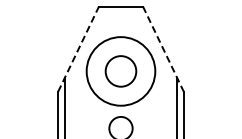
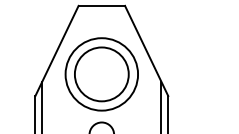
line: (78, 48) -> (56, 50), dashed -> solid
line: (163, 49) -> (146, 51), dashed -> solid
circle: (120, 70) -> (101, 73), size x1.67

